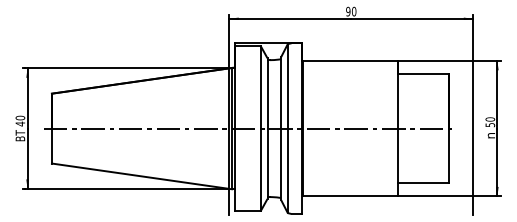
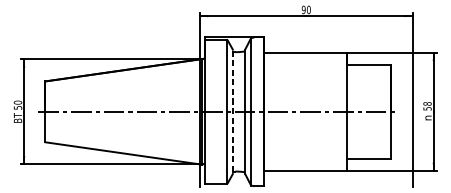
text: (489, 119) -> (426, 103), 50 -> 58
text: (20, 123) -> (18, 107), 40 -> 50
line: (267, 129) -> (233, 112), solid -> dashed

